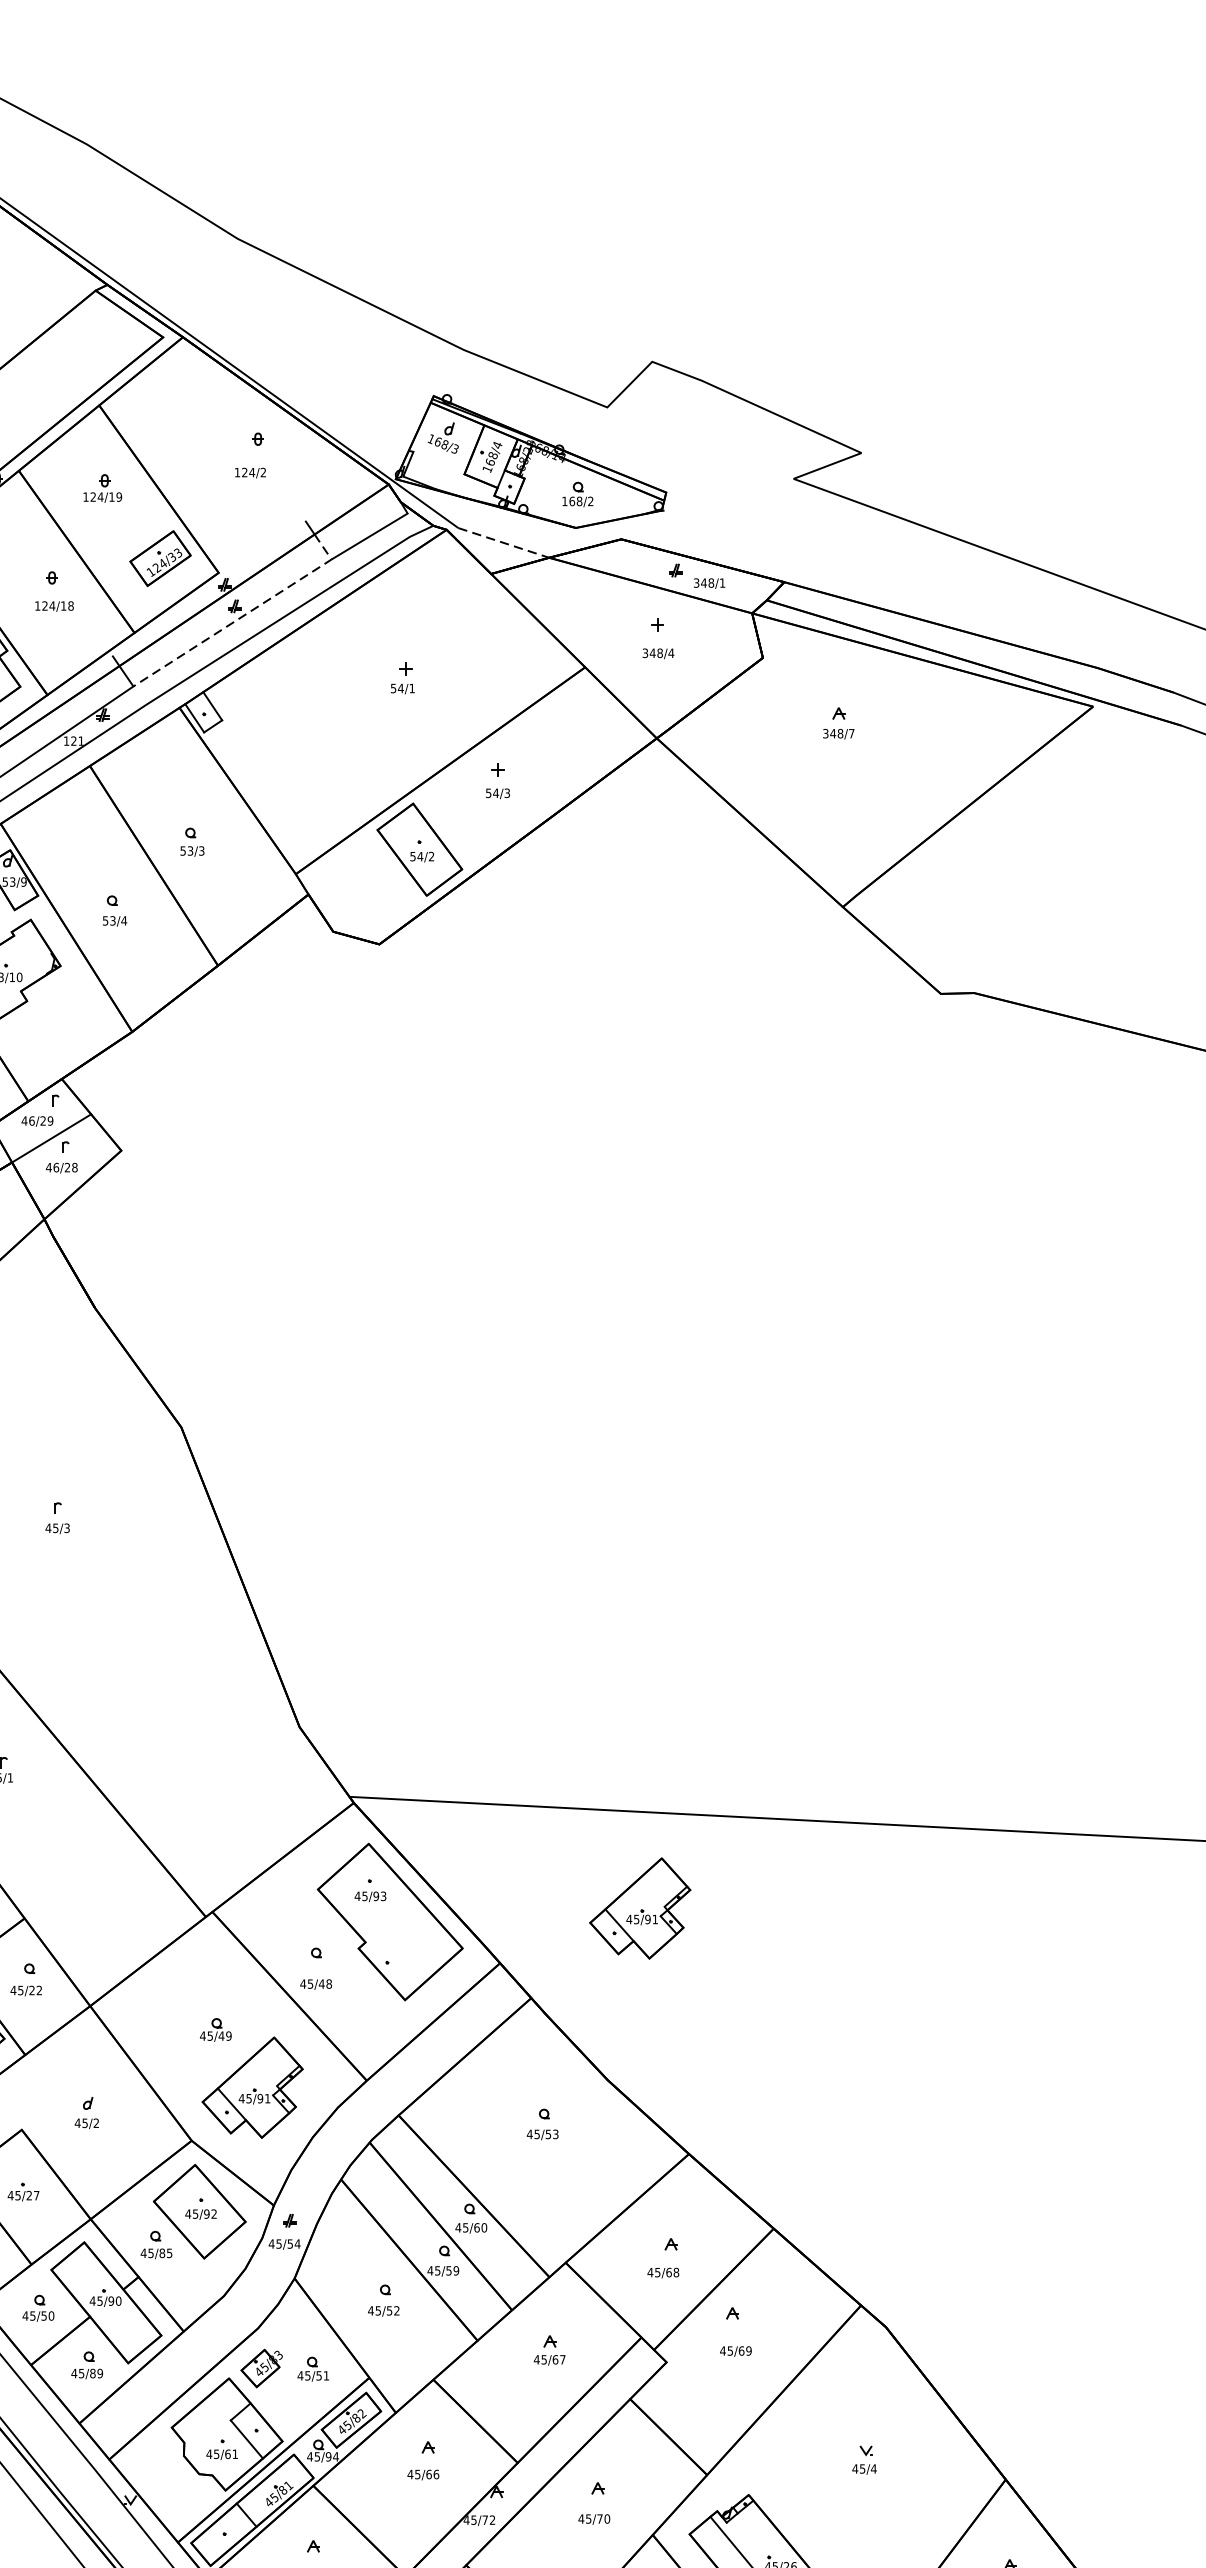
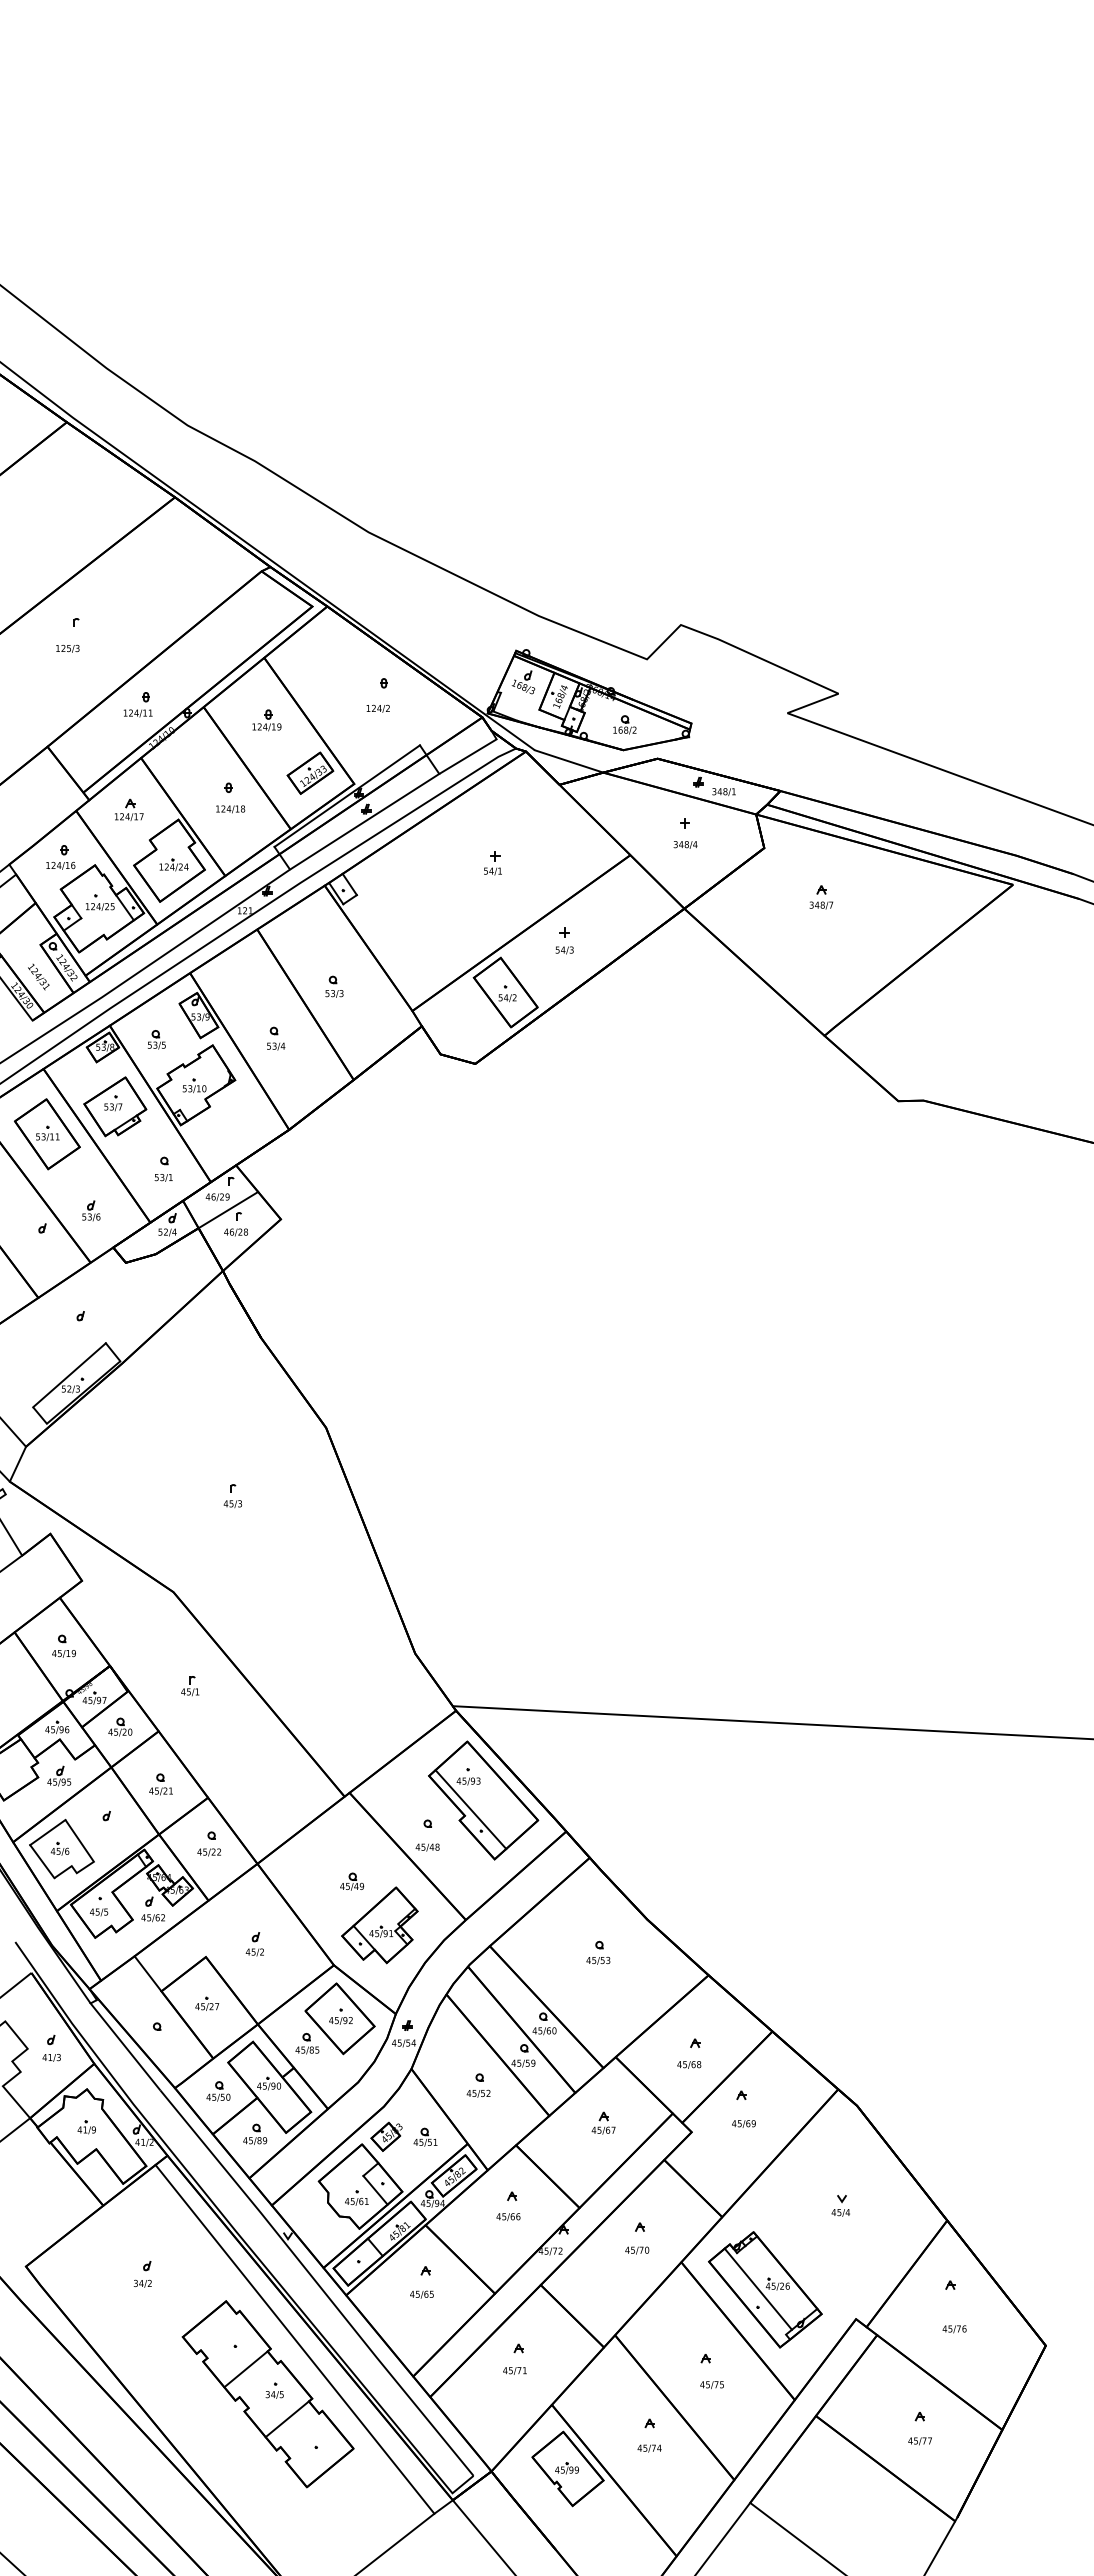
line: (504, 542) -> (569, 761), dashed -> solid
line: (208, 588) -> (346, 795), added
line: (245, 614) -> (374, 815), dashed -> solid
part: (639, 1908) -> (671, 1790), removed
line: (372, 1934) -> (470, 1809), added

